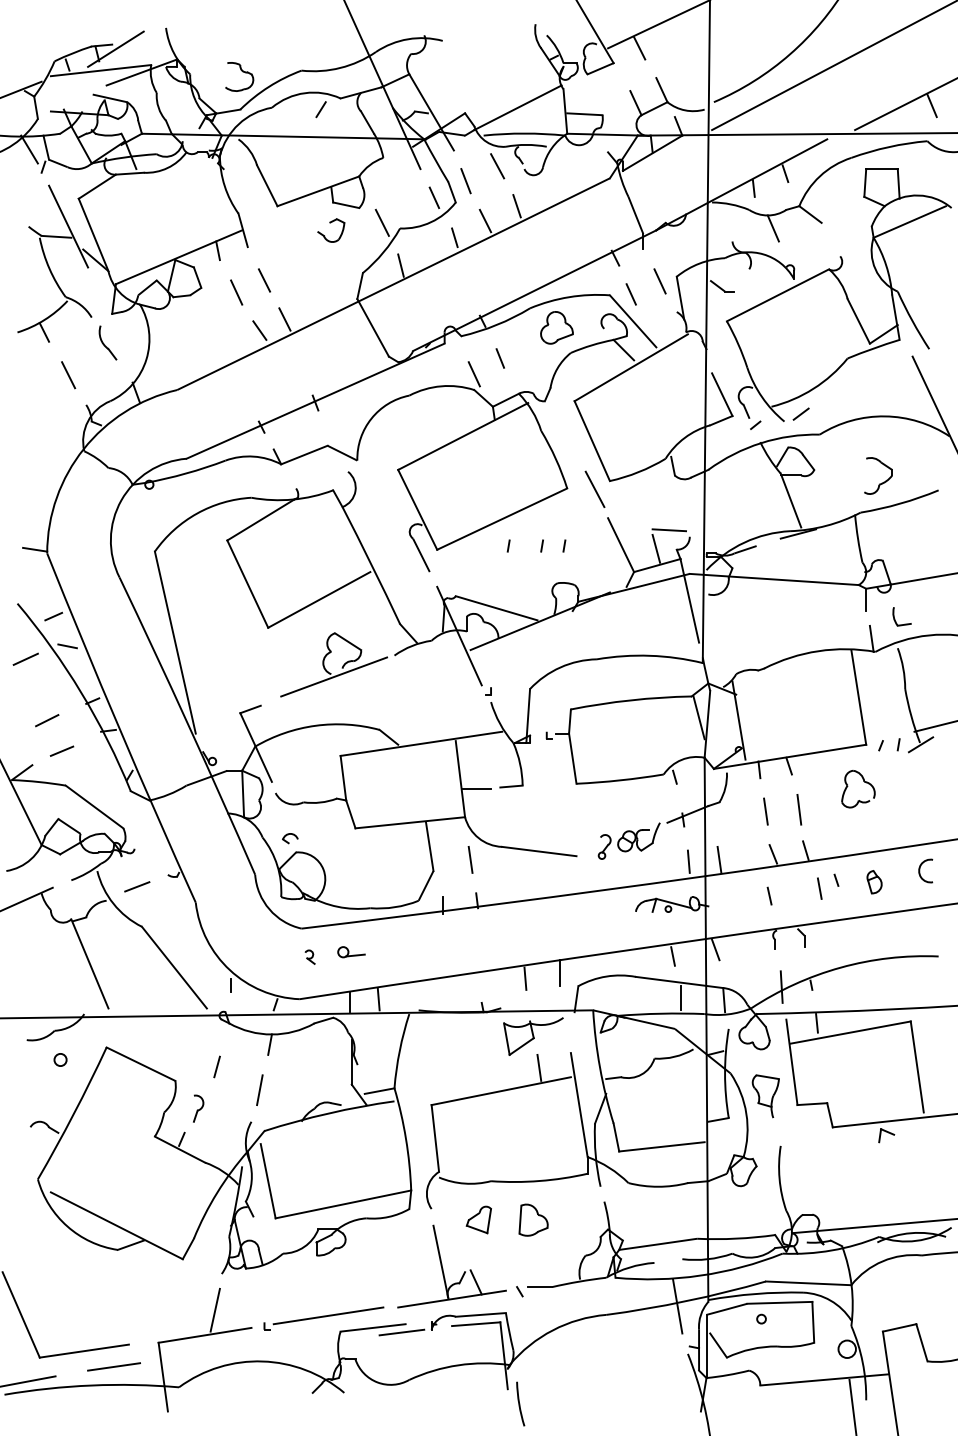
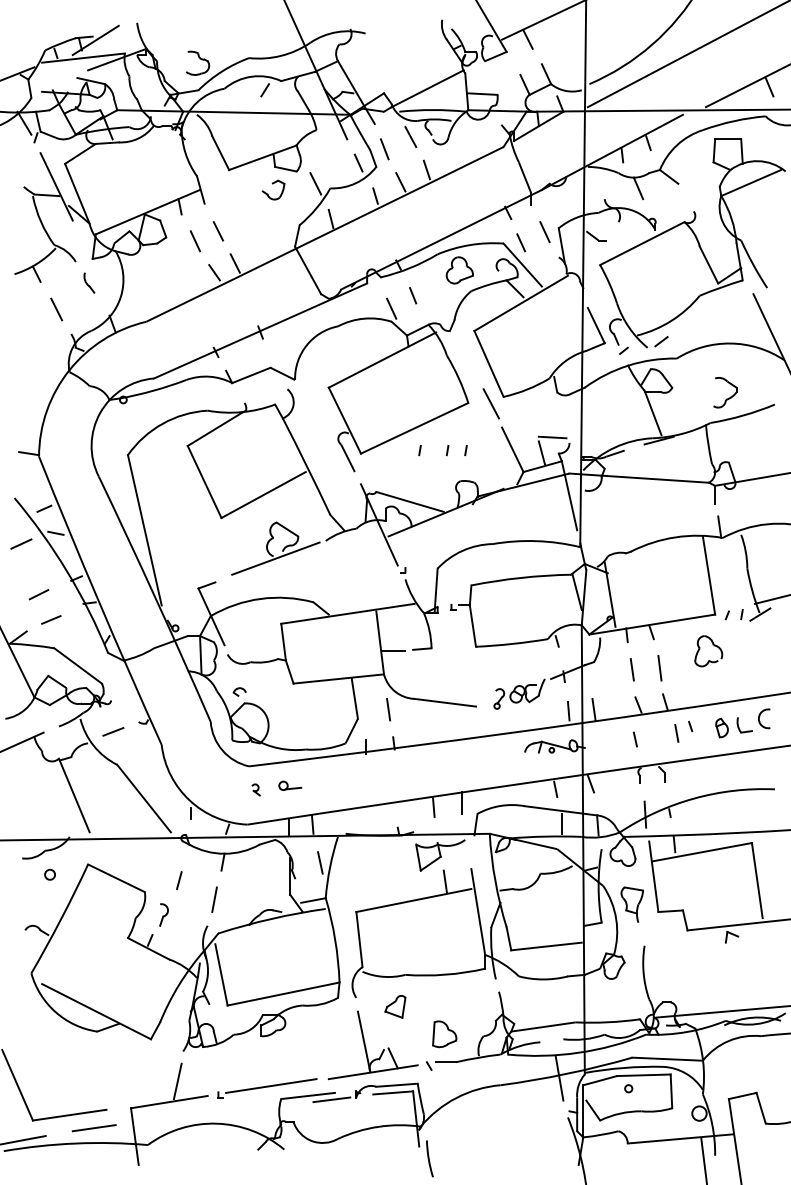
part: (108, 342) -> (89, 282), size x0.71
part: (895, 618) -> (739, 726), moved
line: (387, 1045) -> (319, 862), added
part: (533, 1219) -> (444, 1033), moved

